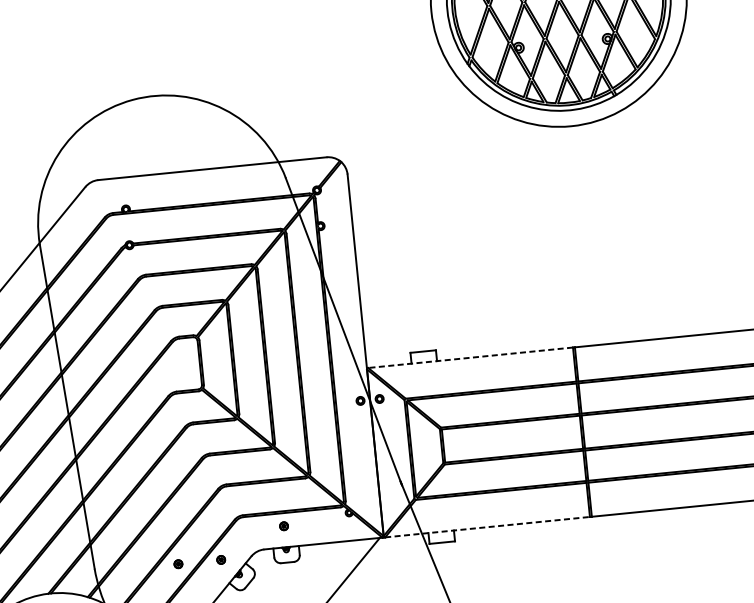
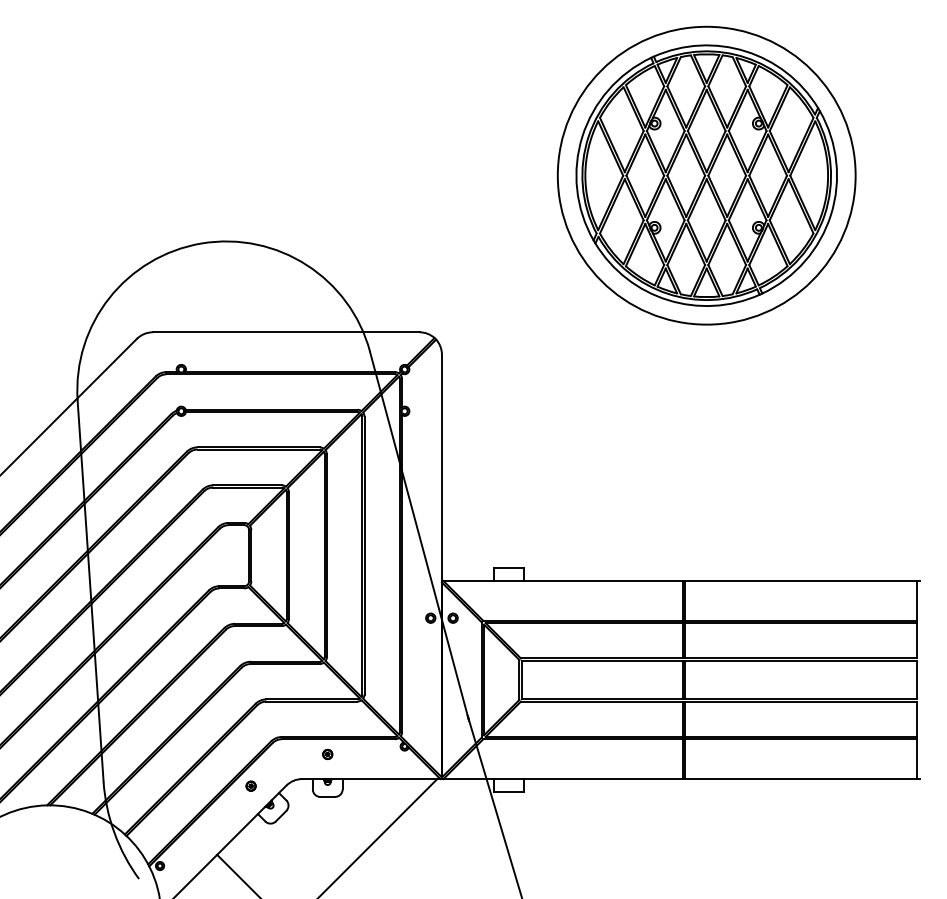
line: (470, 358) -> (563, 581), dashed -> solid
line: (487, 527) -> (563, 779), dashed -> solid
part: (177, 563) -> (200, 785), removed

